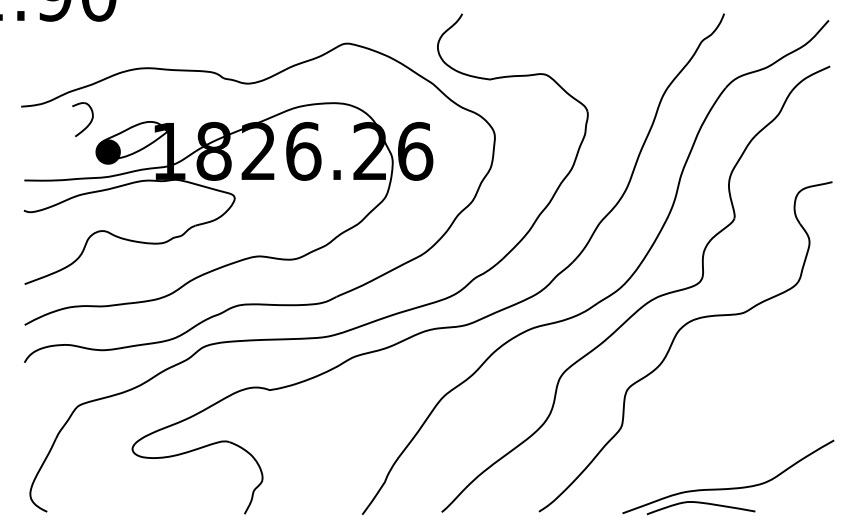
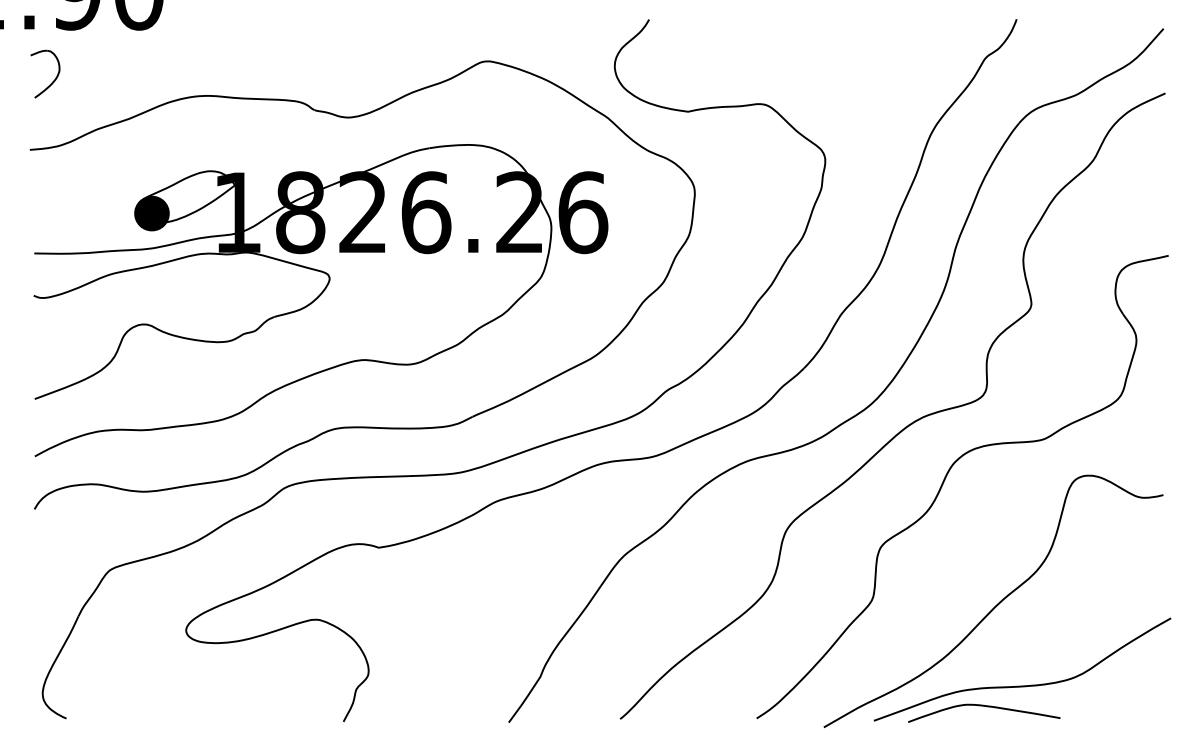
part: (88, 124) -> (53, 80), moved
curve: (710, 429) -> (997, 603), added

